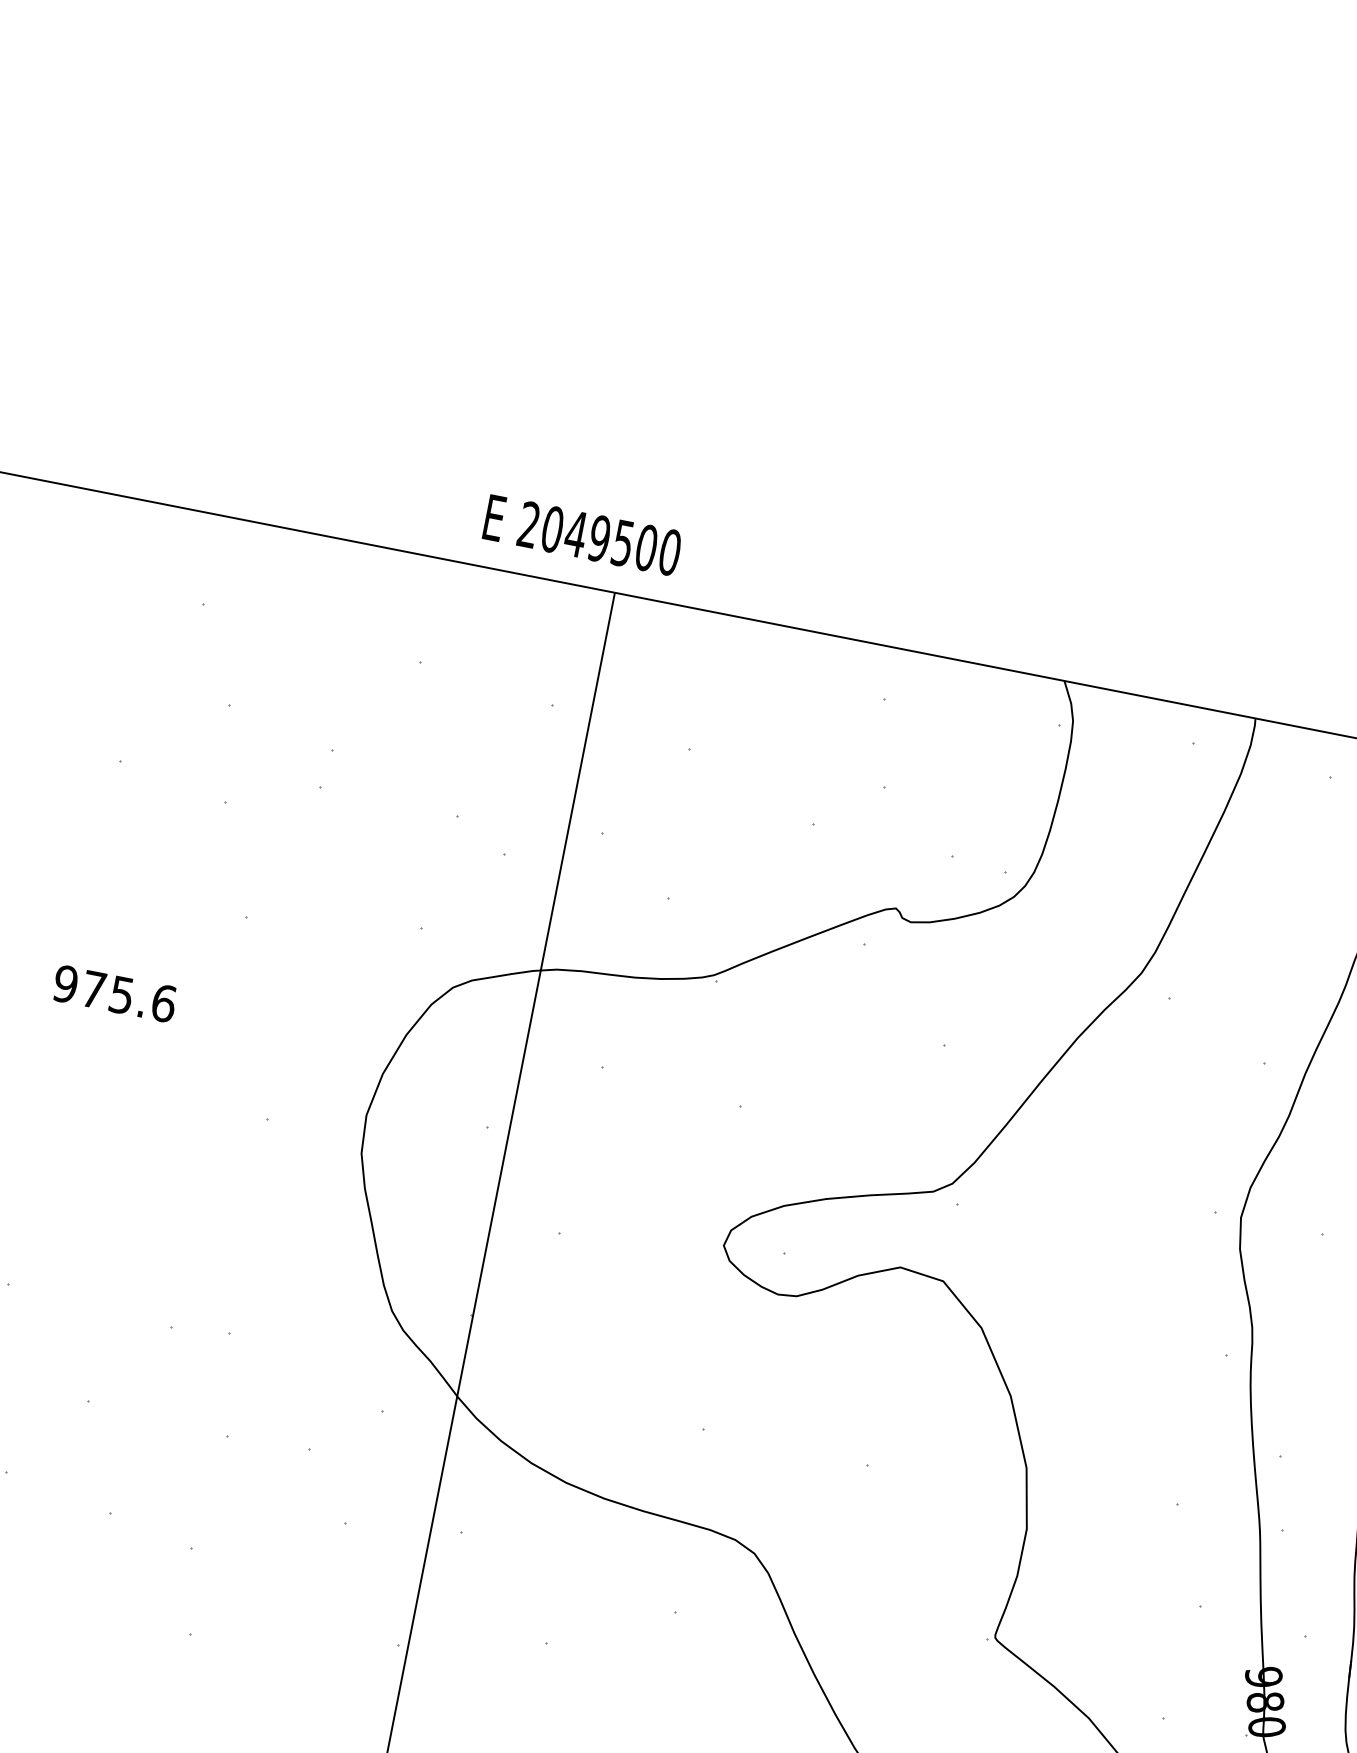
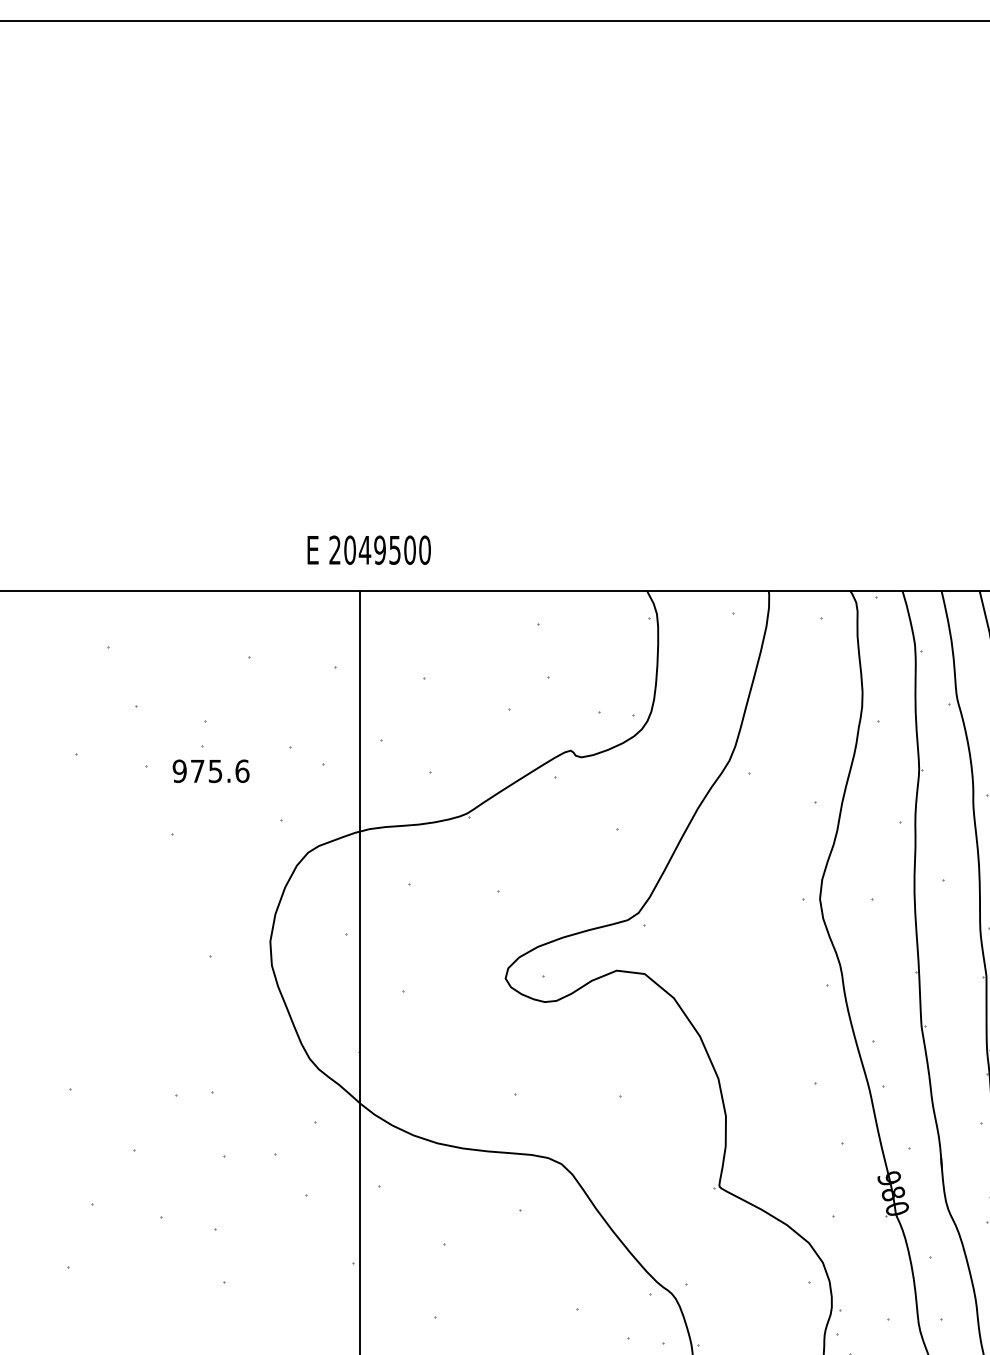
text: (581, 534) -> (368, 549), moved
text: (113, 993) -> (210, 771), moved

